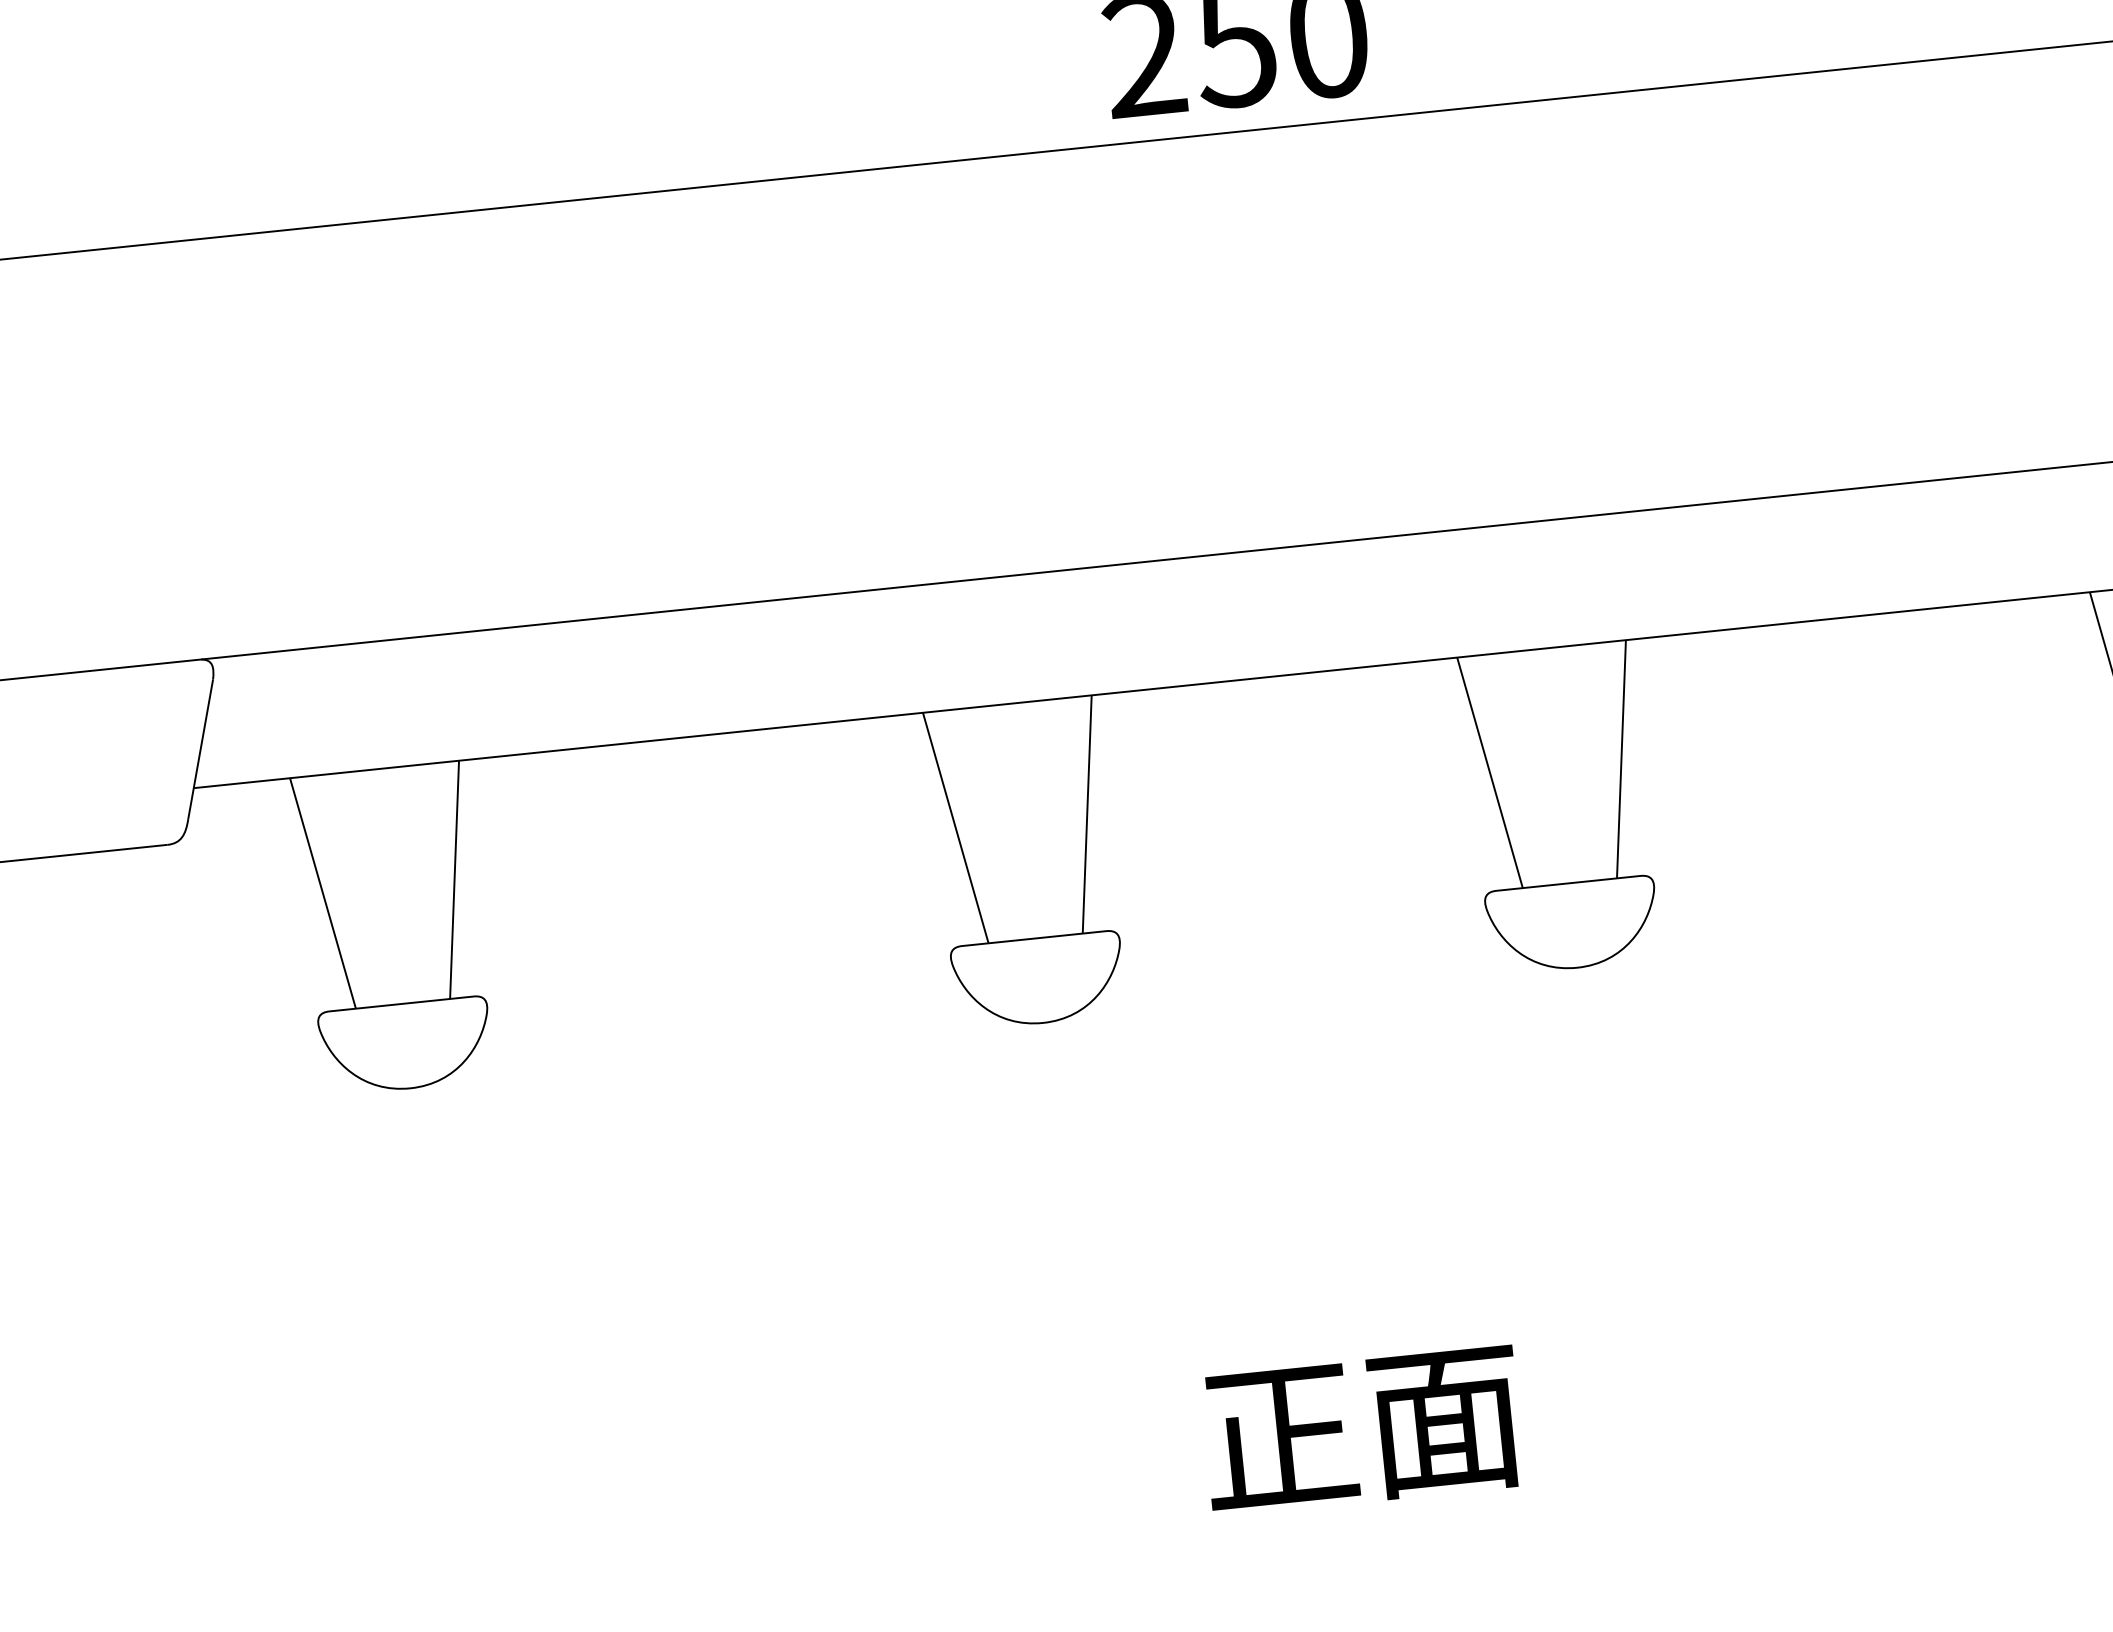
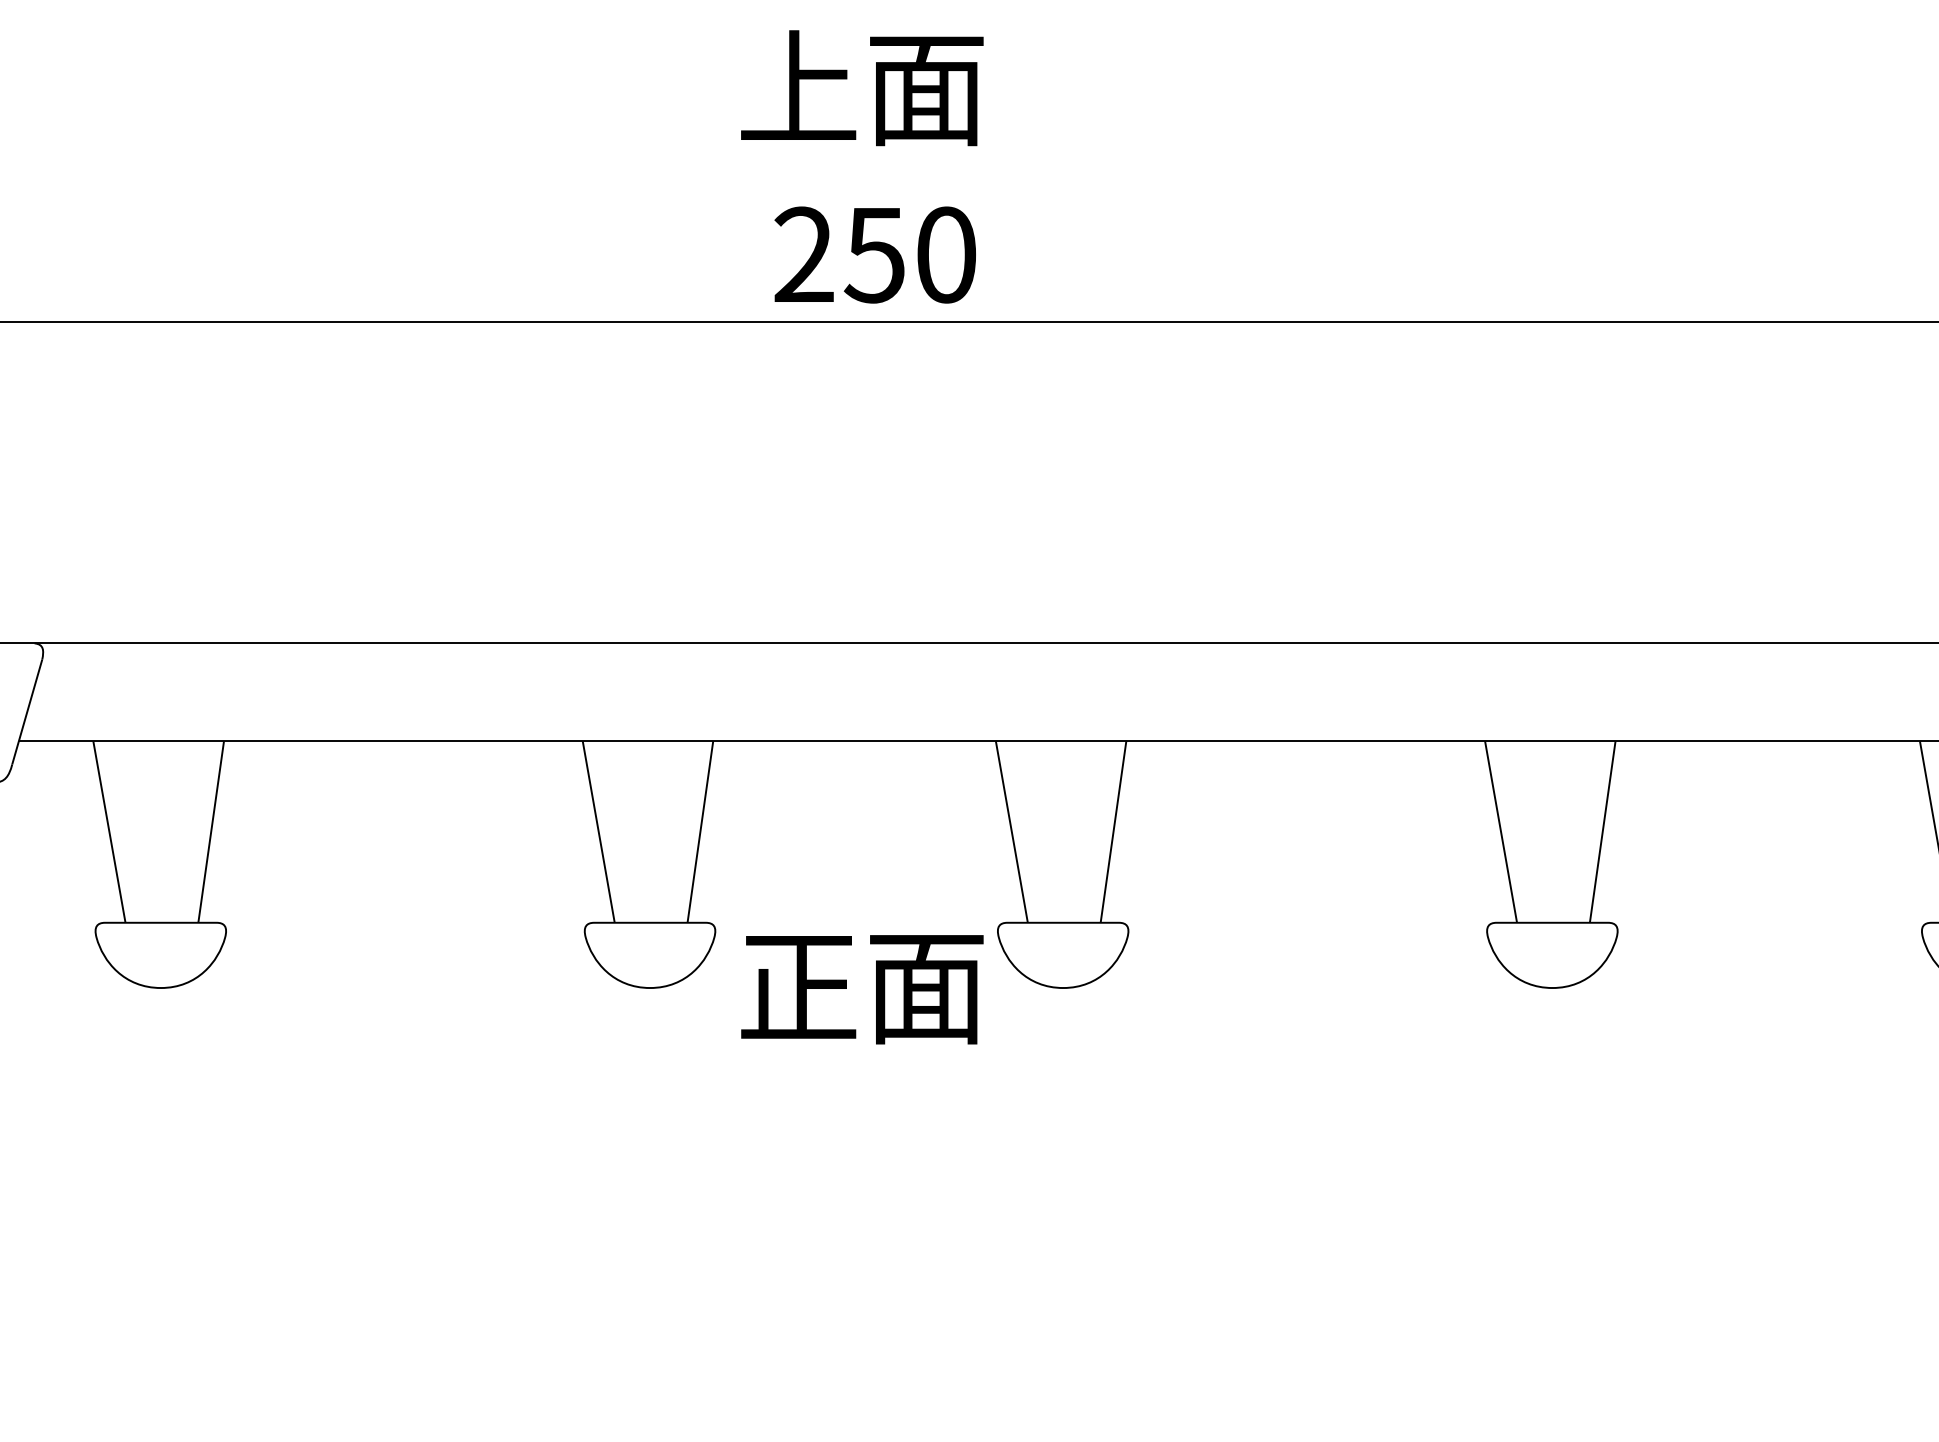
text: (1362, 1430) -> (862, 989), moved

